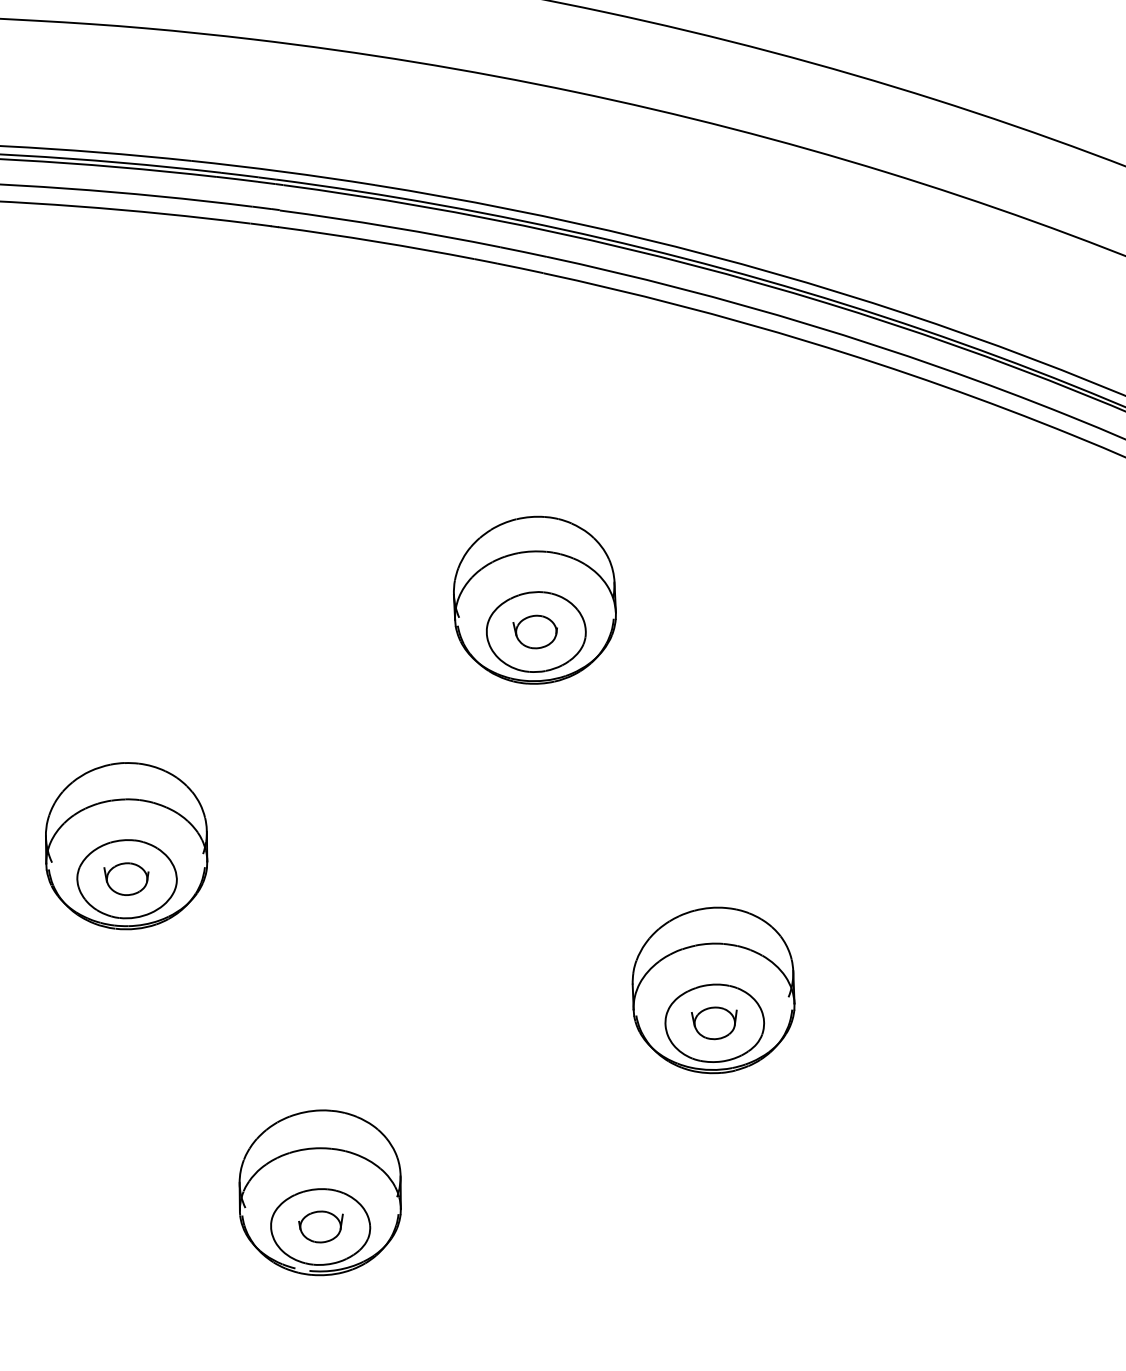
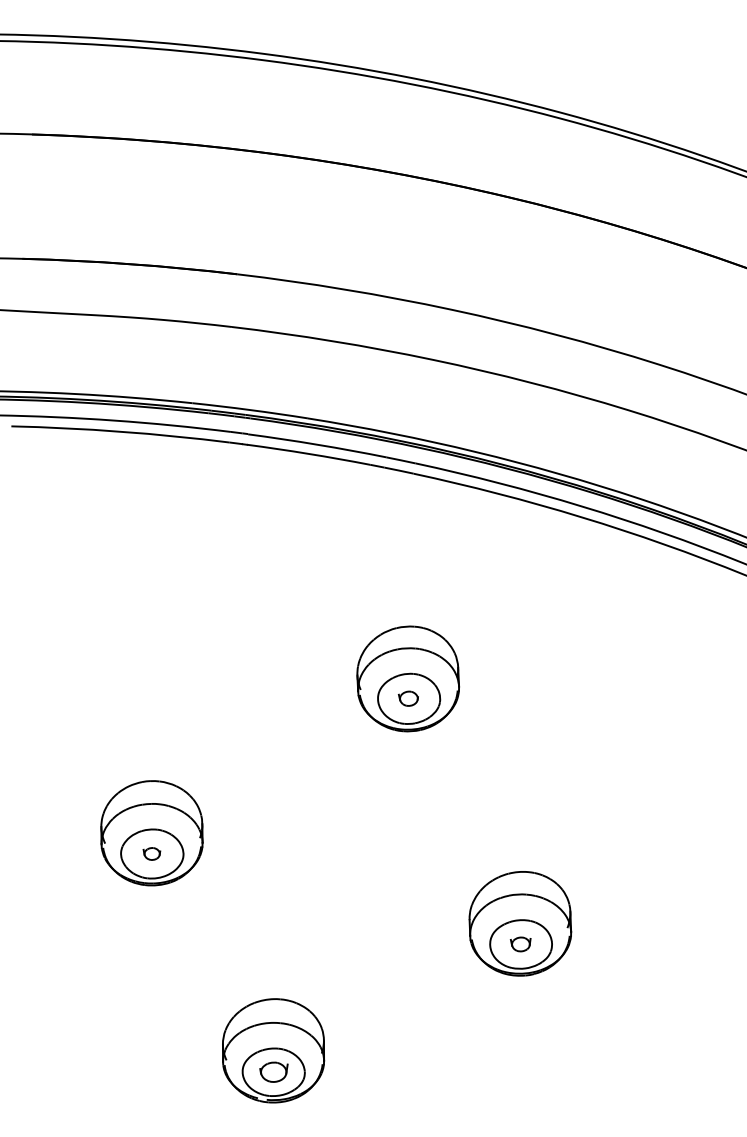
part: (535, 631) -> (408, 698), size x0.7
part: (125, 878) -> (151, 853), size x0.6
part: (713, 1023) -> (520, 944), size x0.7

